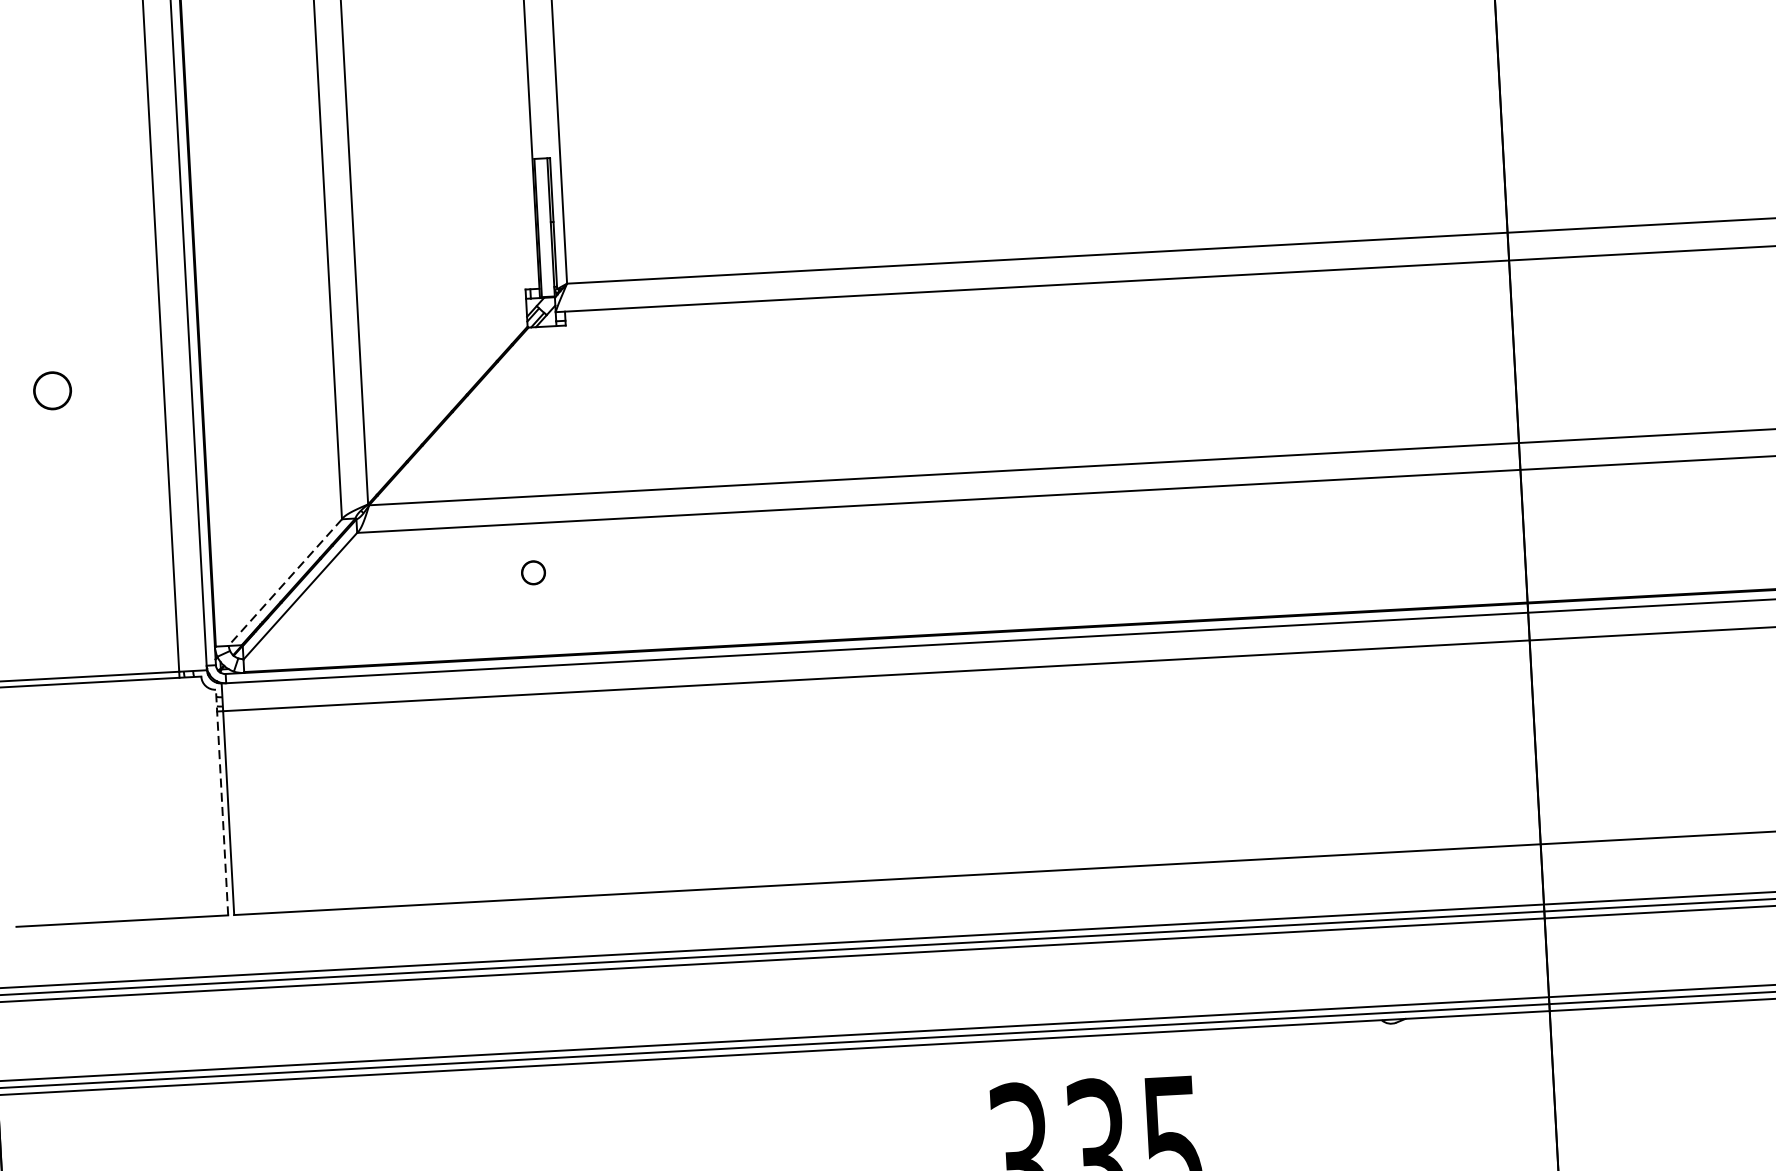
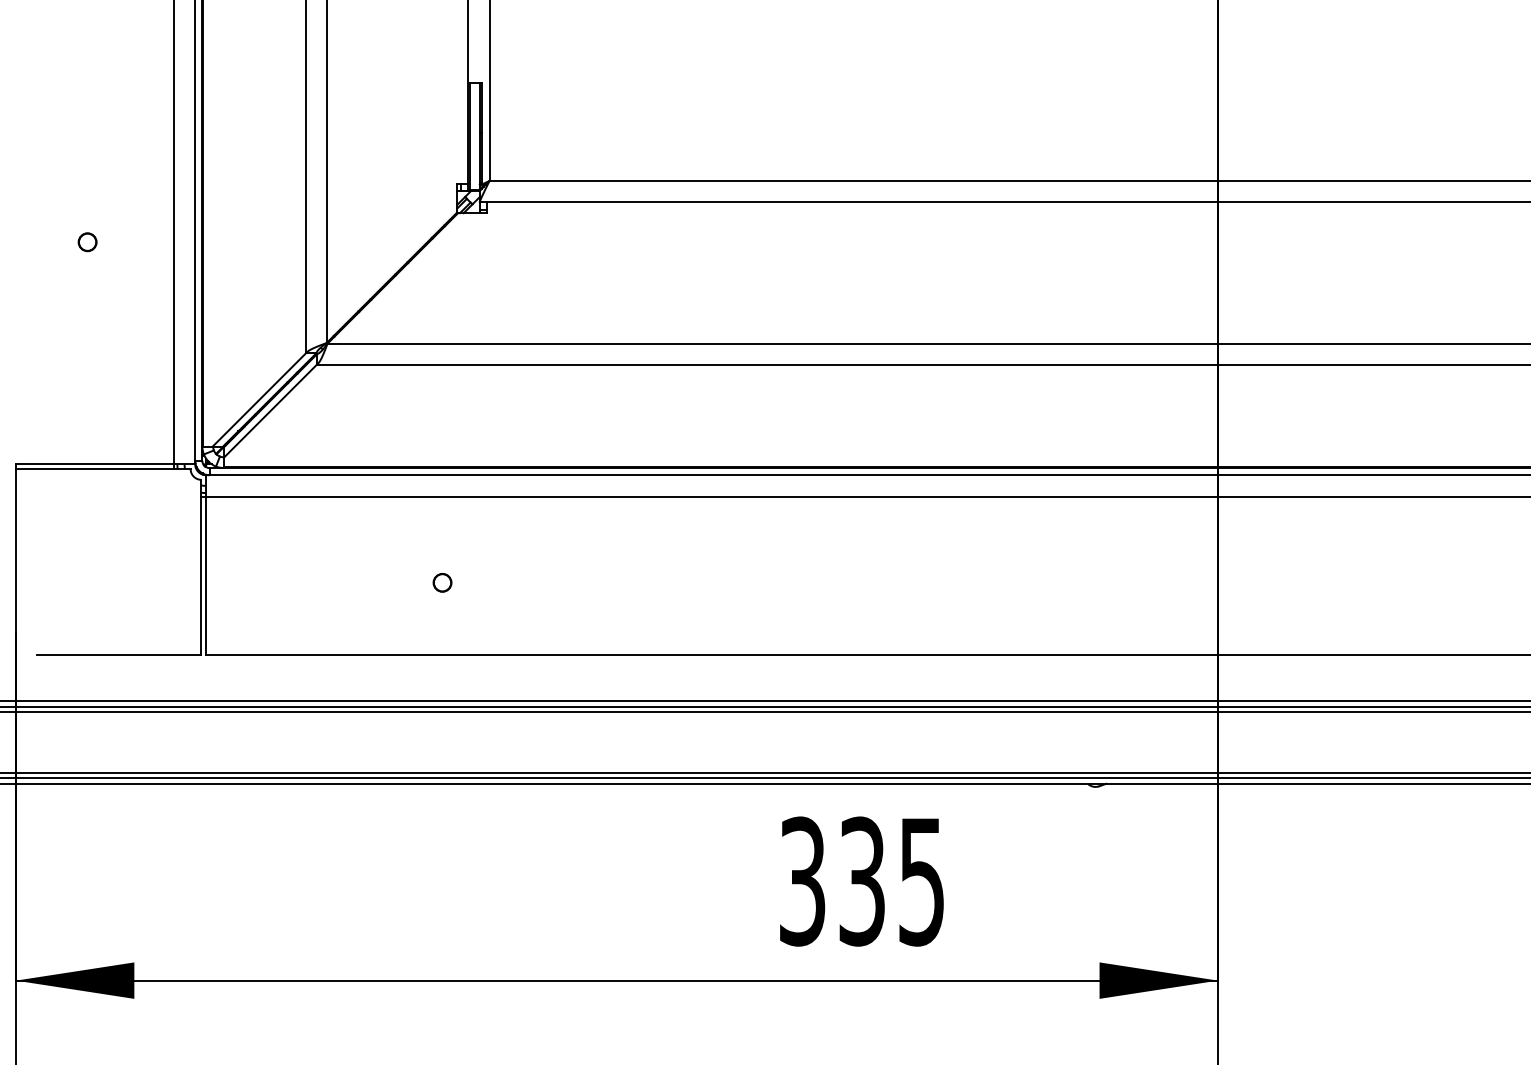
part: (52, 391) -> (87, 242), size x0.62
part: (533, 572) -> (442, 582), moved
line: (285, 583) -> (259, 400), dashed -> solid
line: (222, 801) -> (201, 566), dashed -> solid

